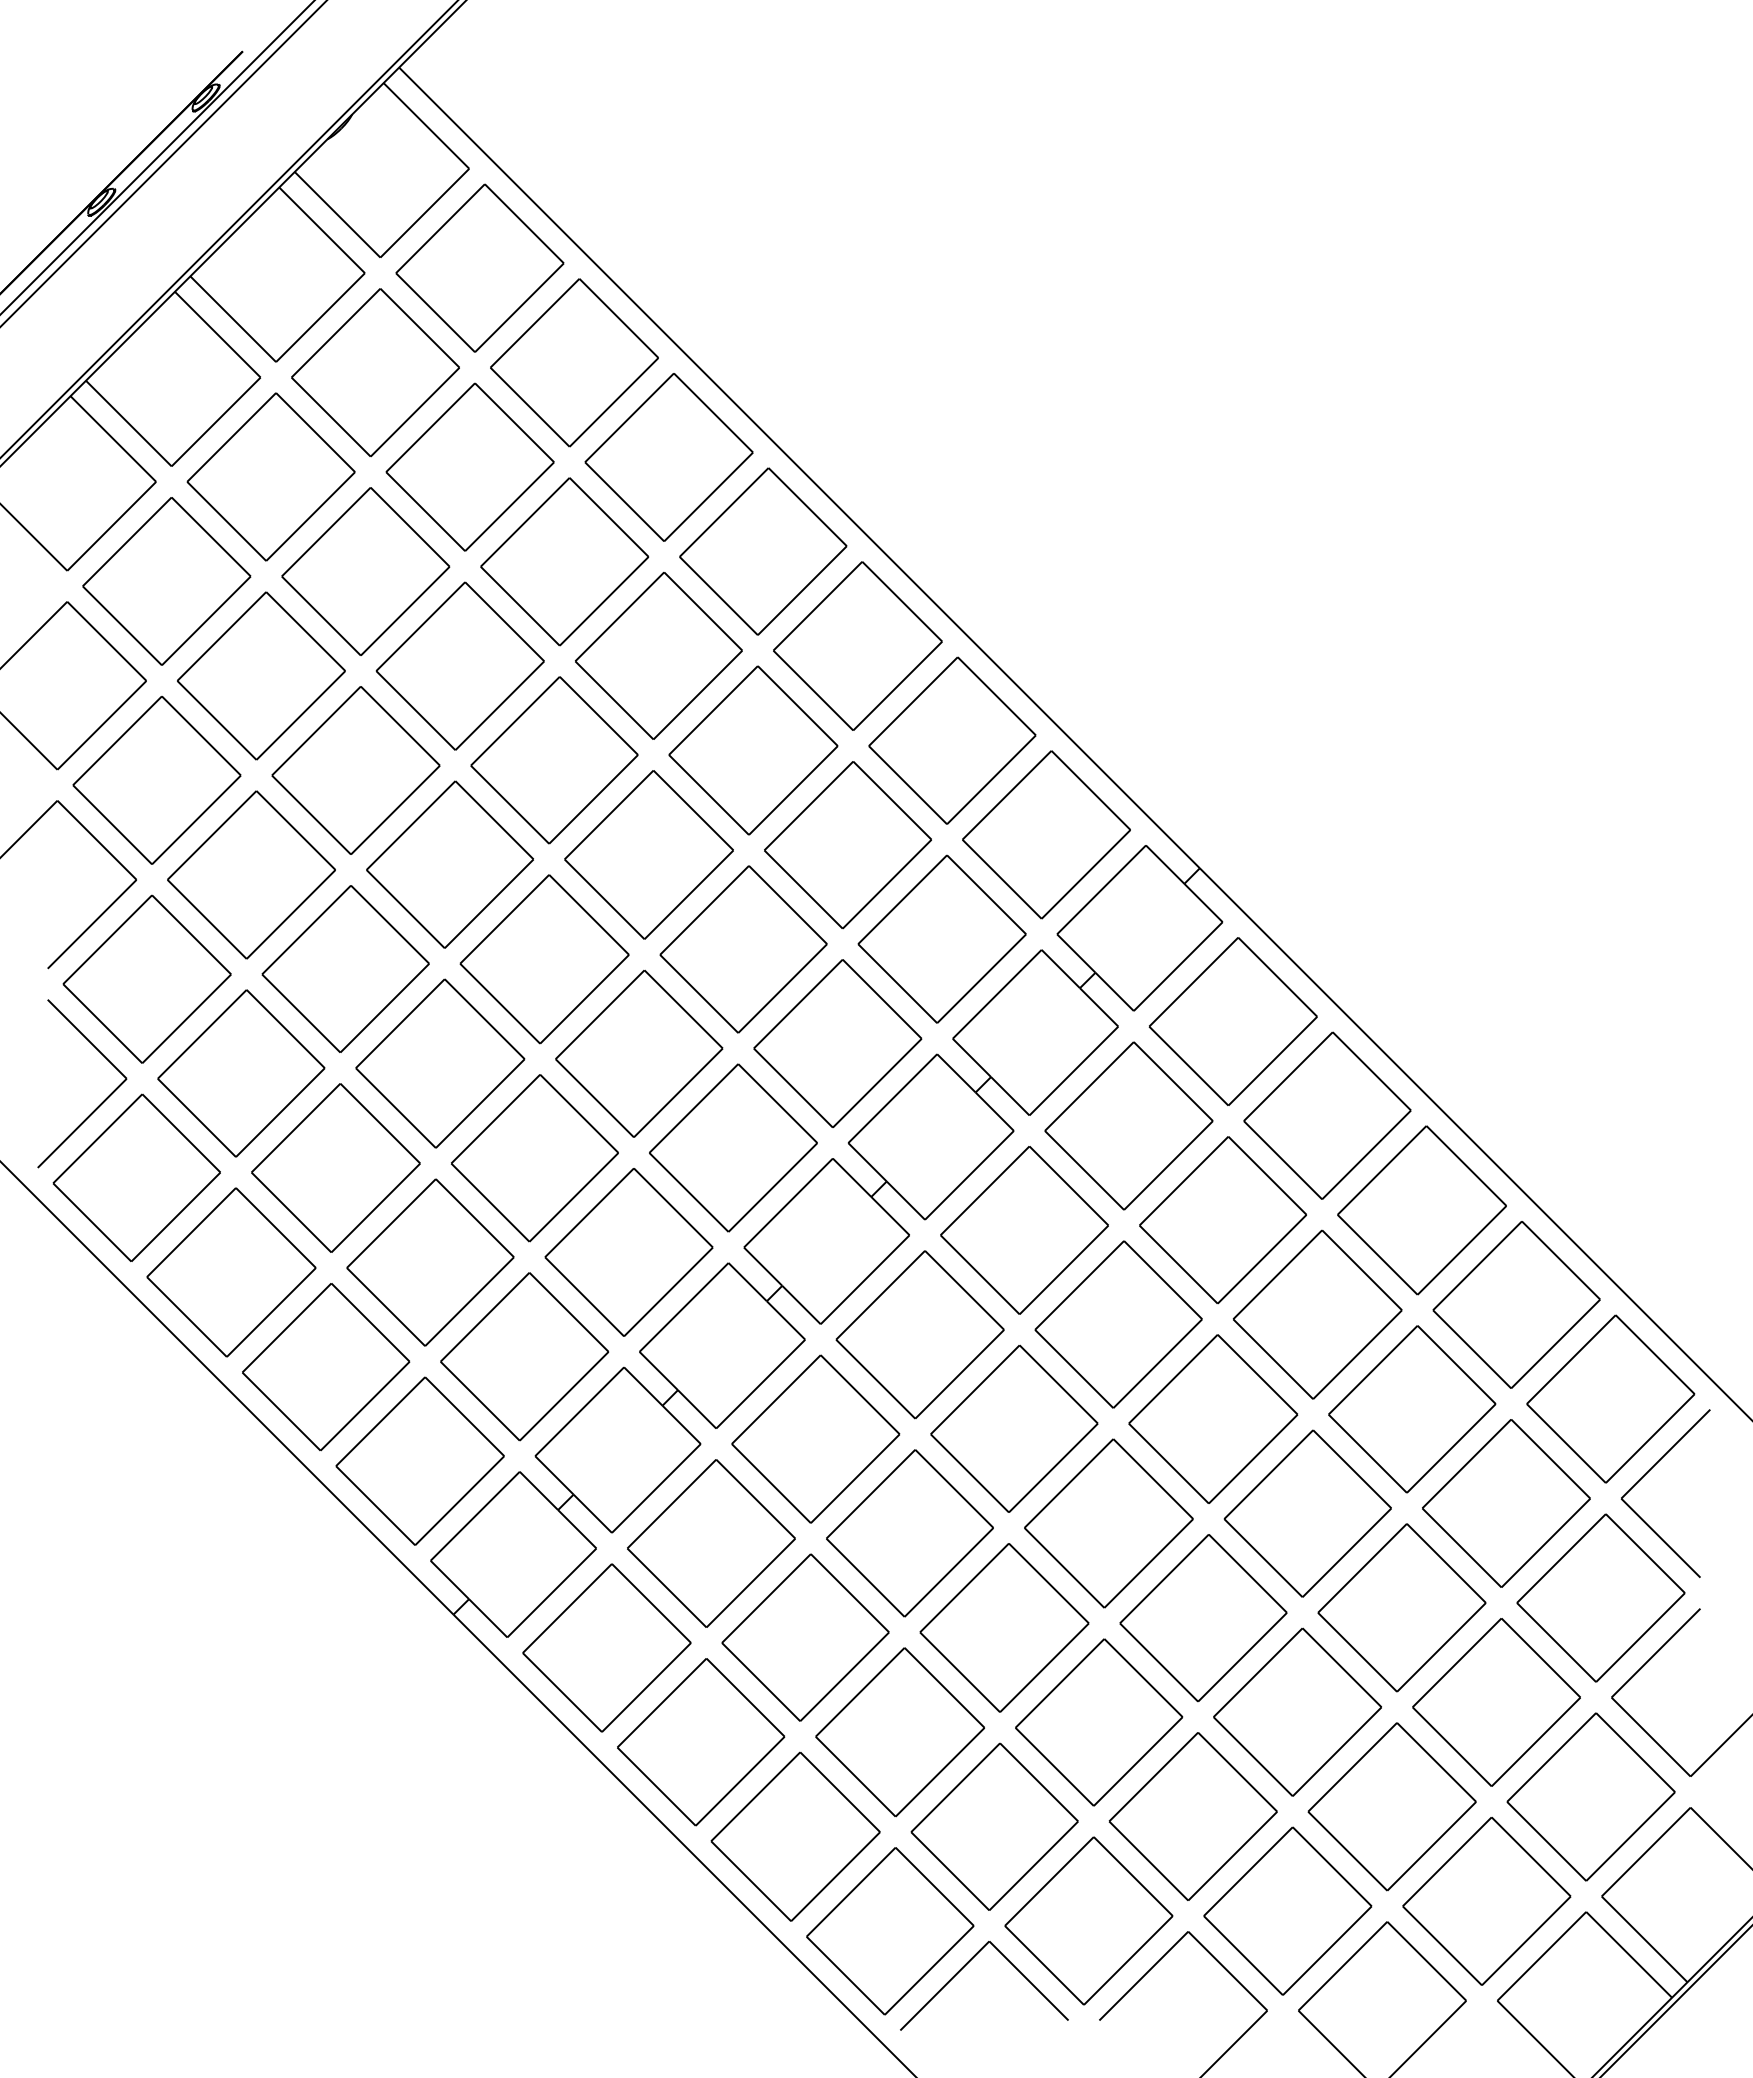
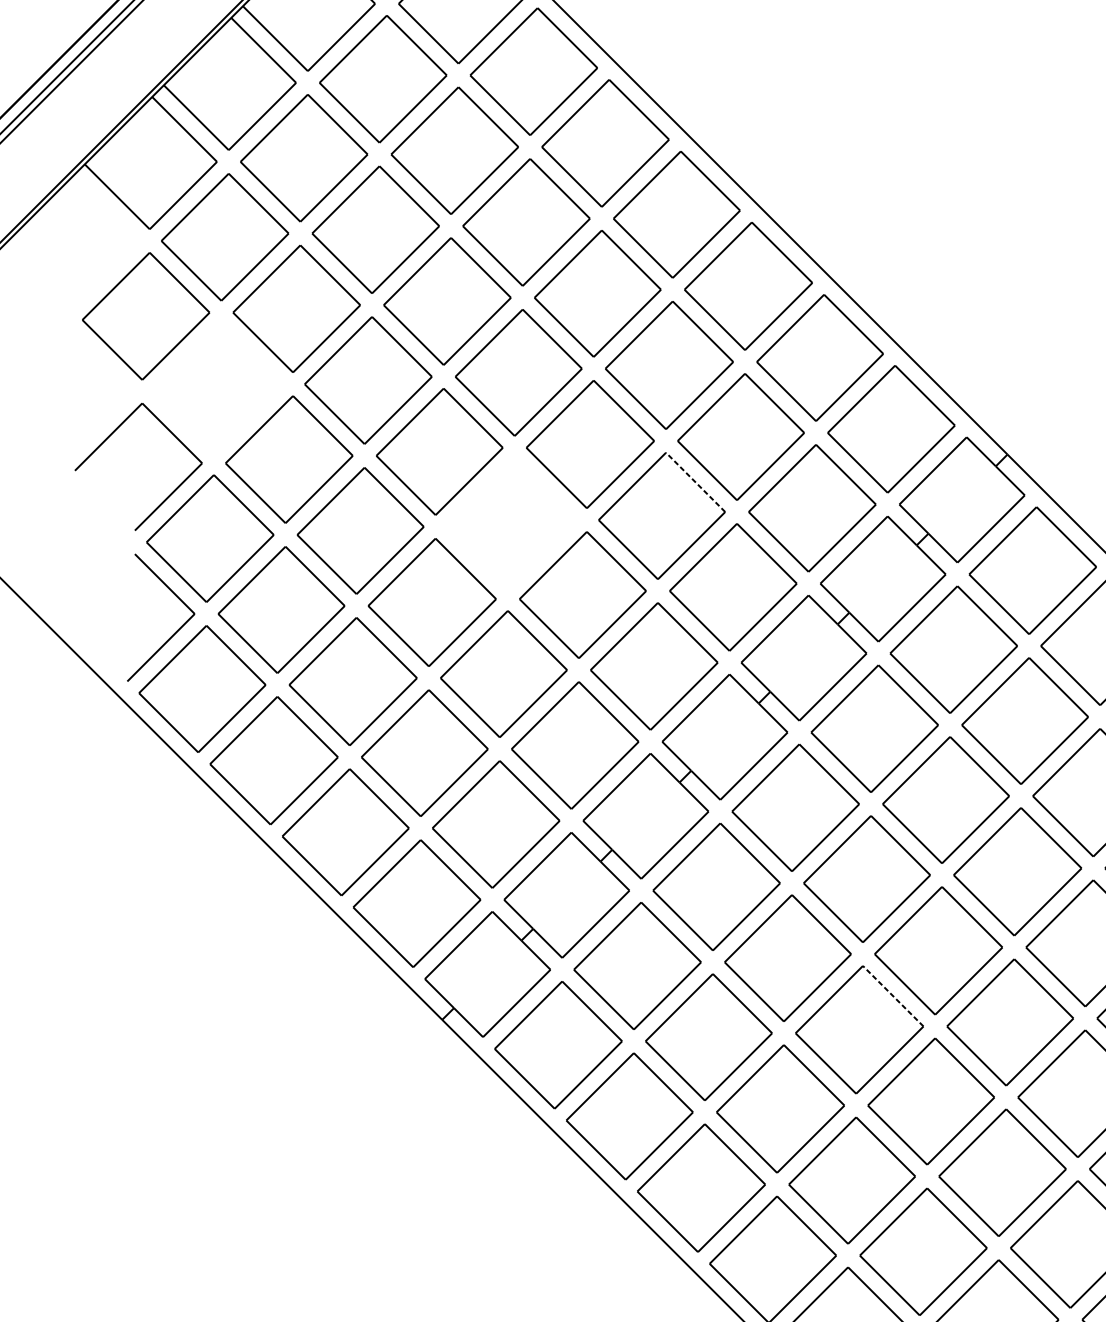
part: (156, 780) -> (217, 388), removed
line: (787, 904) -> (695, 481), solid -> dashed
part: (544, 959) -> (511, 523), removed
line: (1048, 1583) -> (892, 996), solid -> dashed

